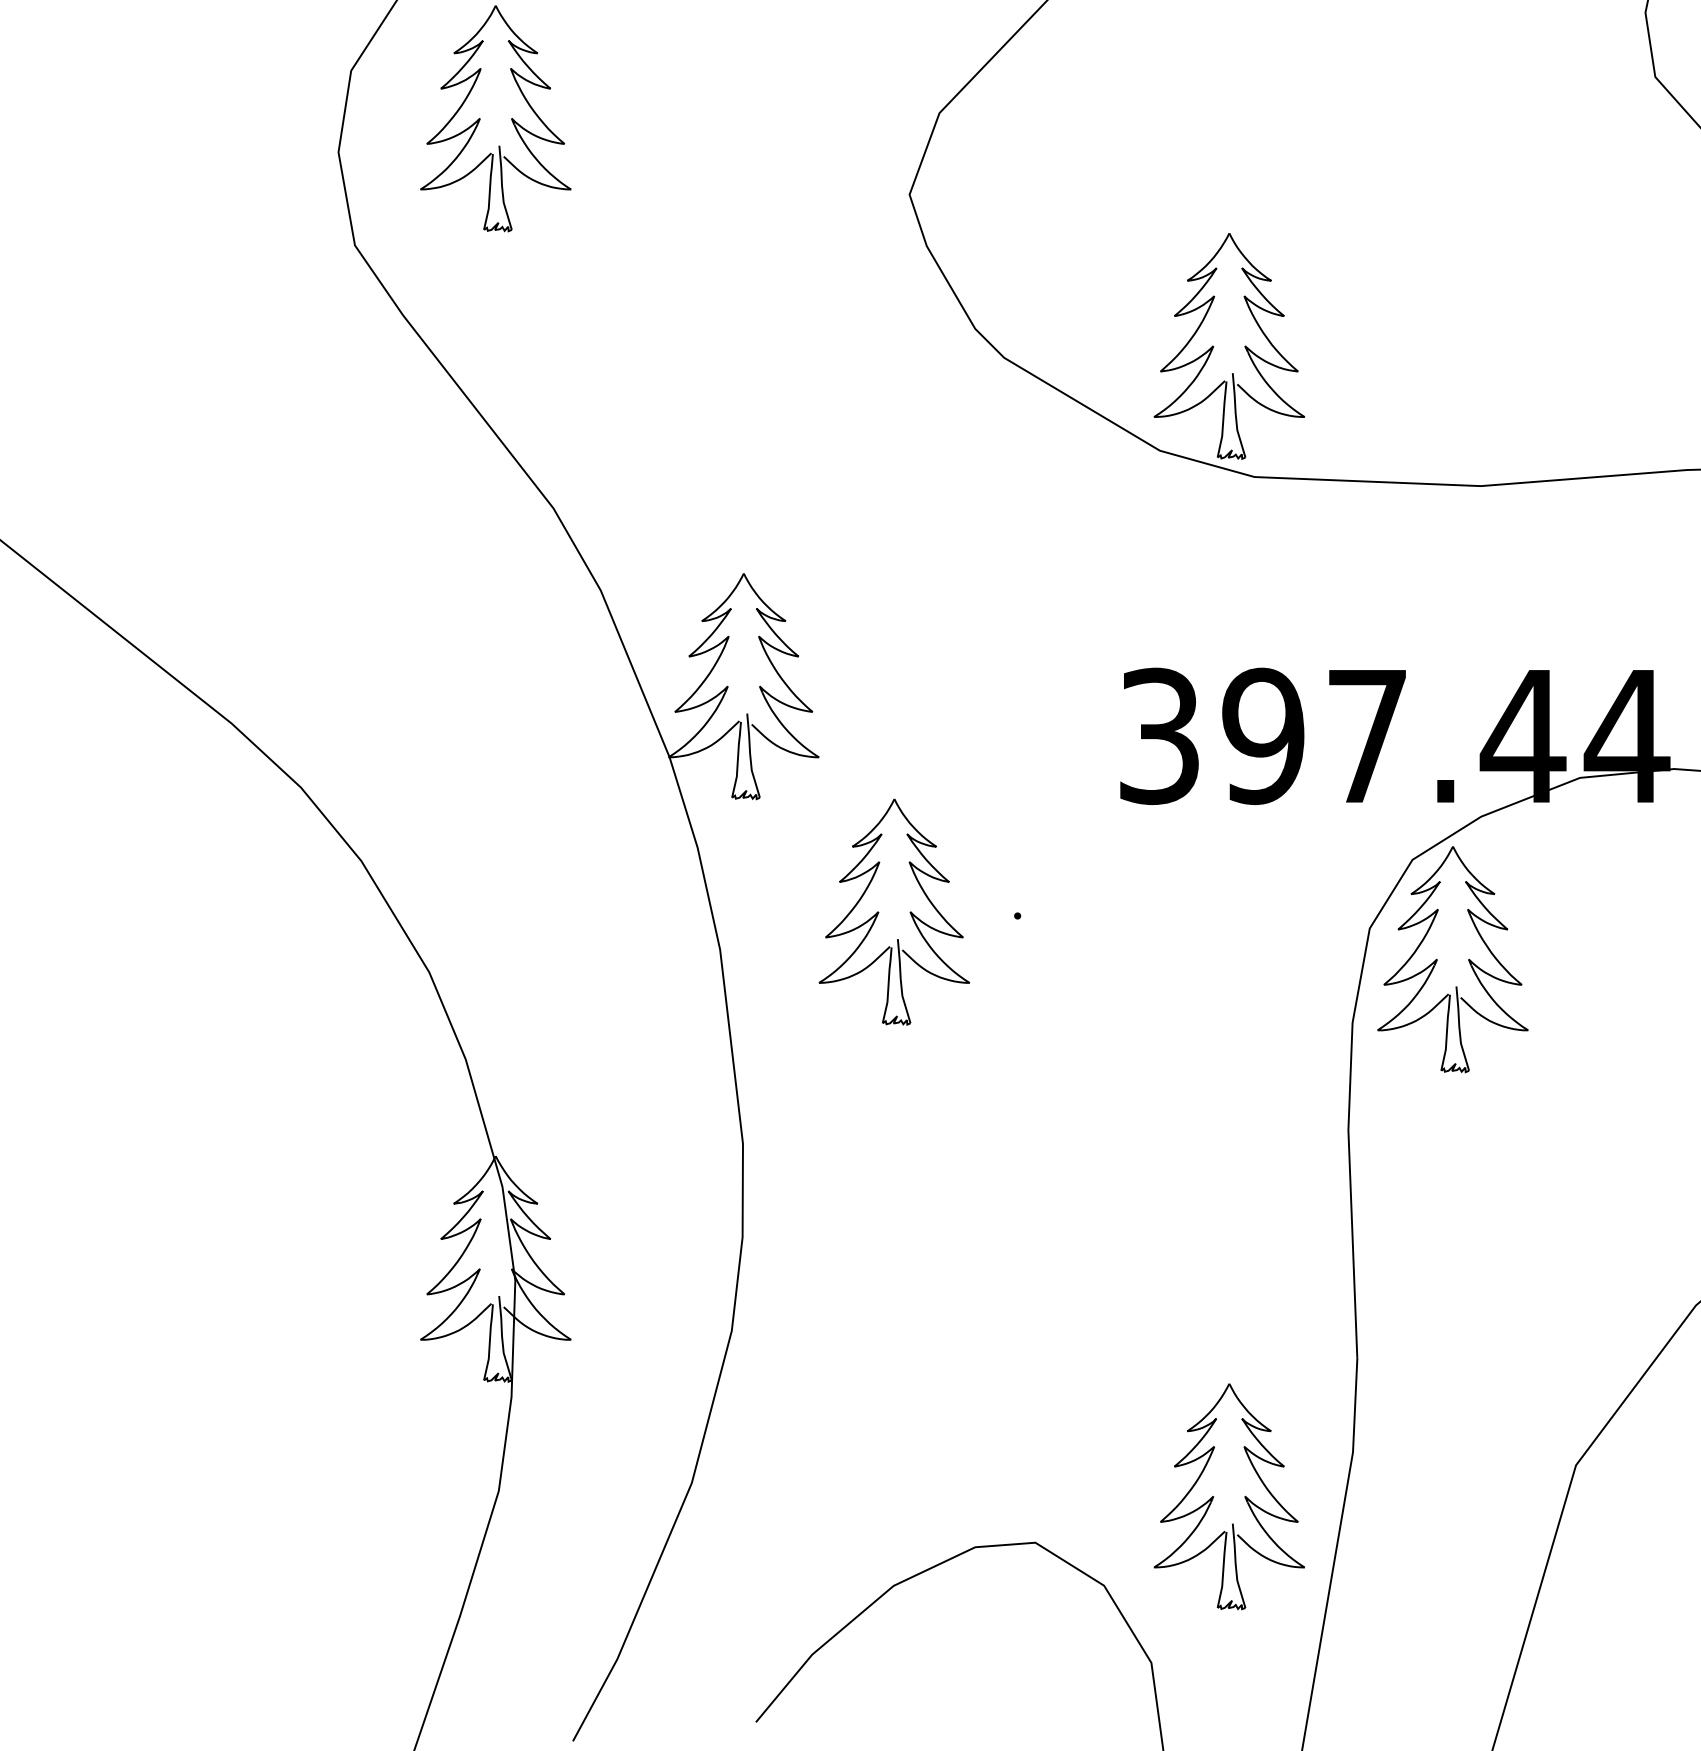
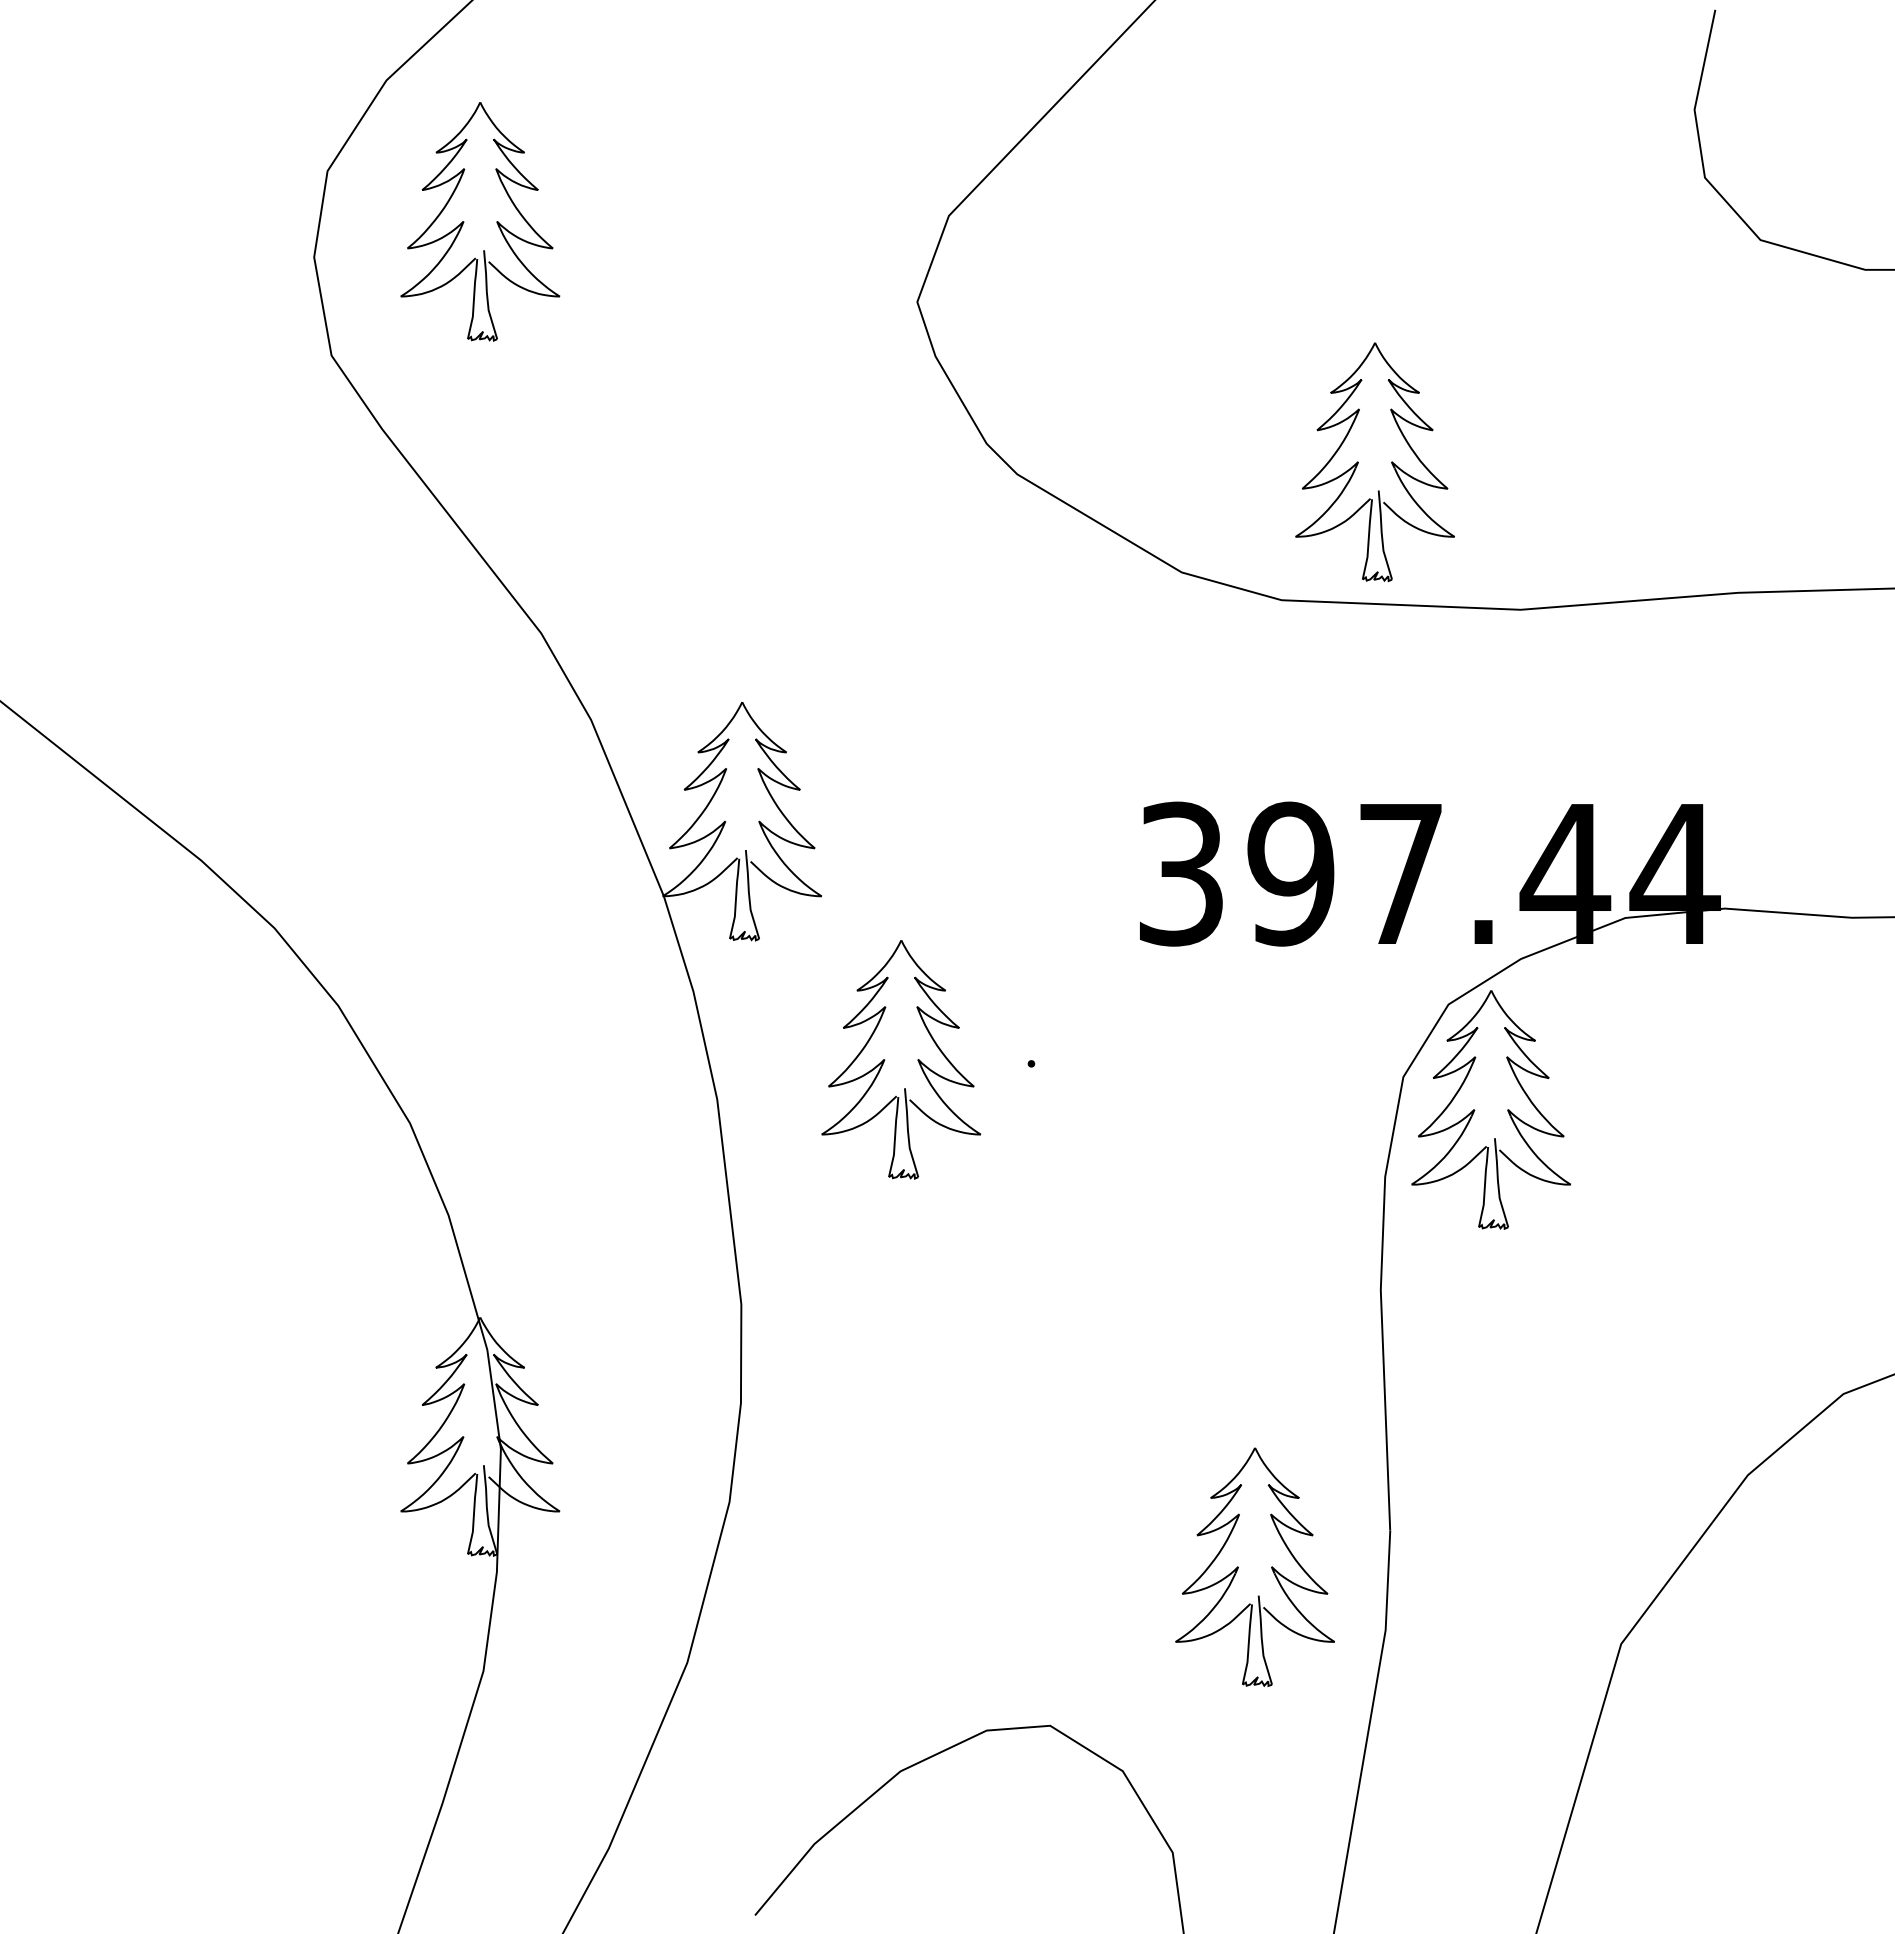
part: (1213, 346) -> (1358, 462), moved
part: (1213, 1496) -> (1238, 1566), moved

